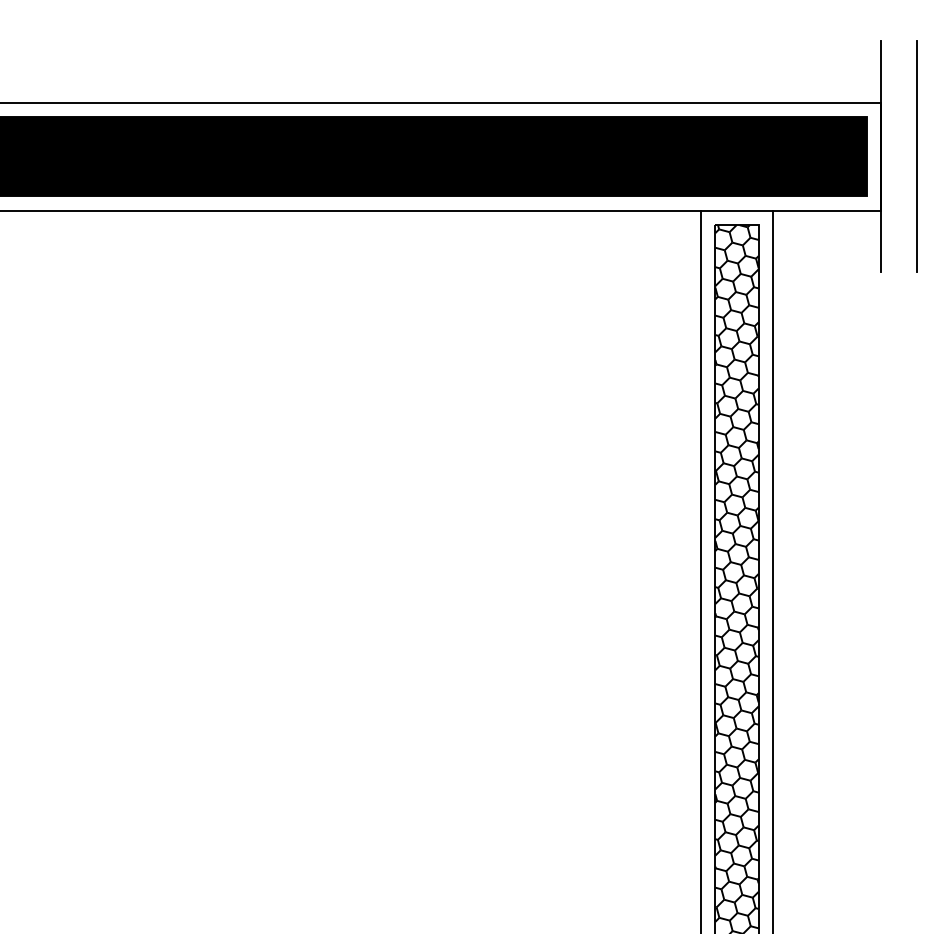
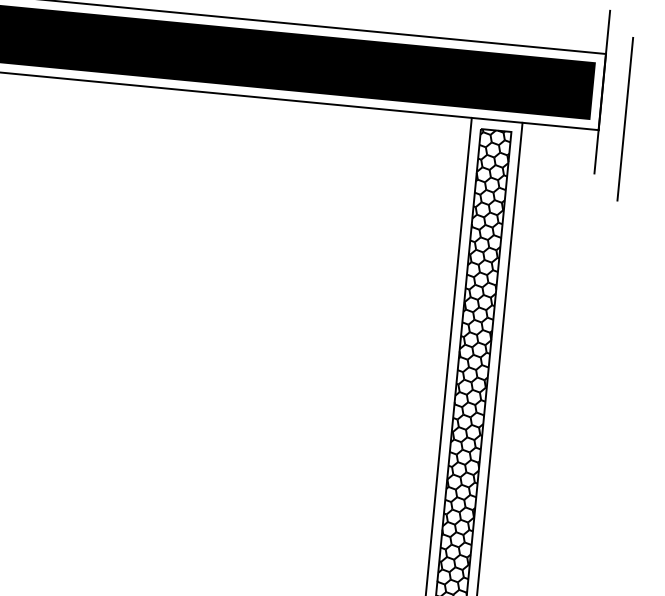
line: (916, 156) -> (624, 118), moved

